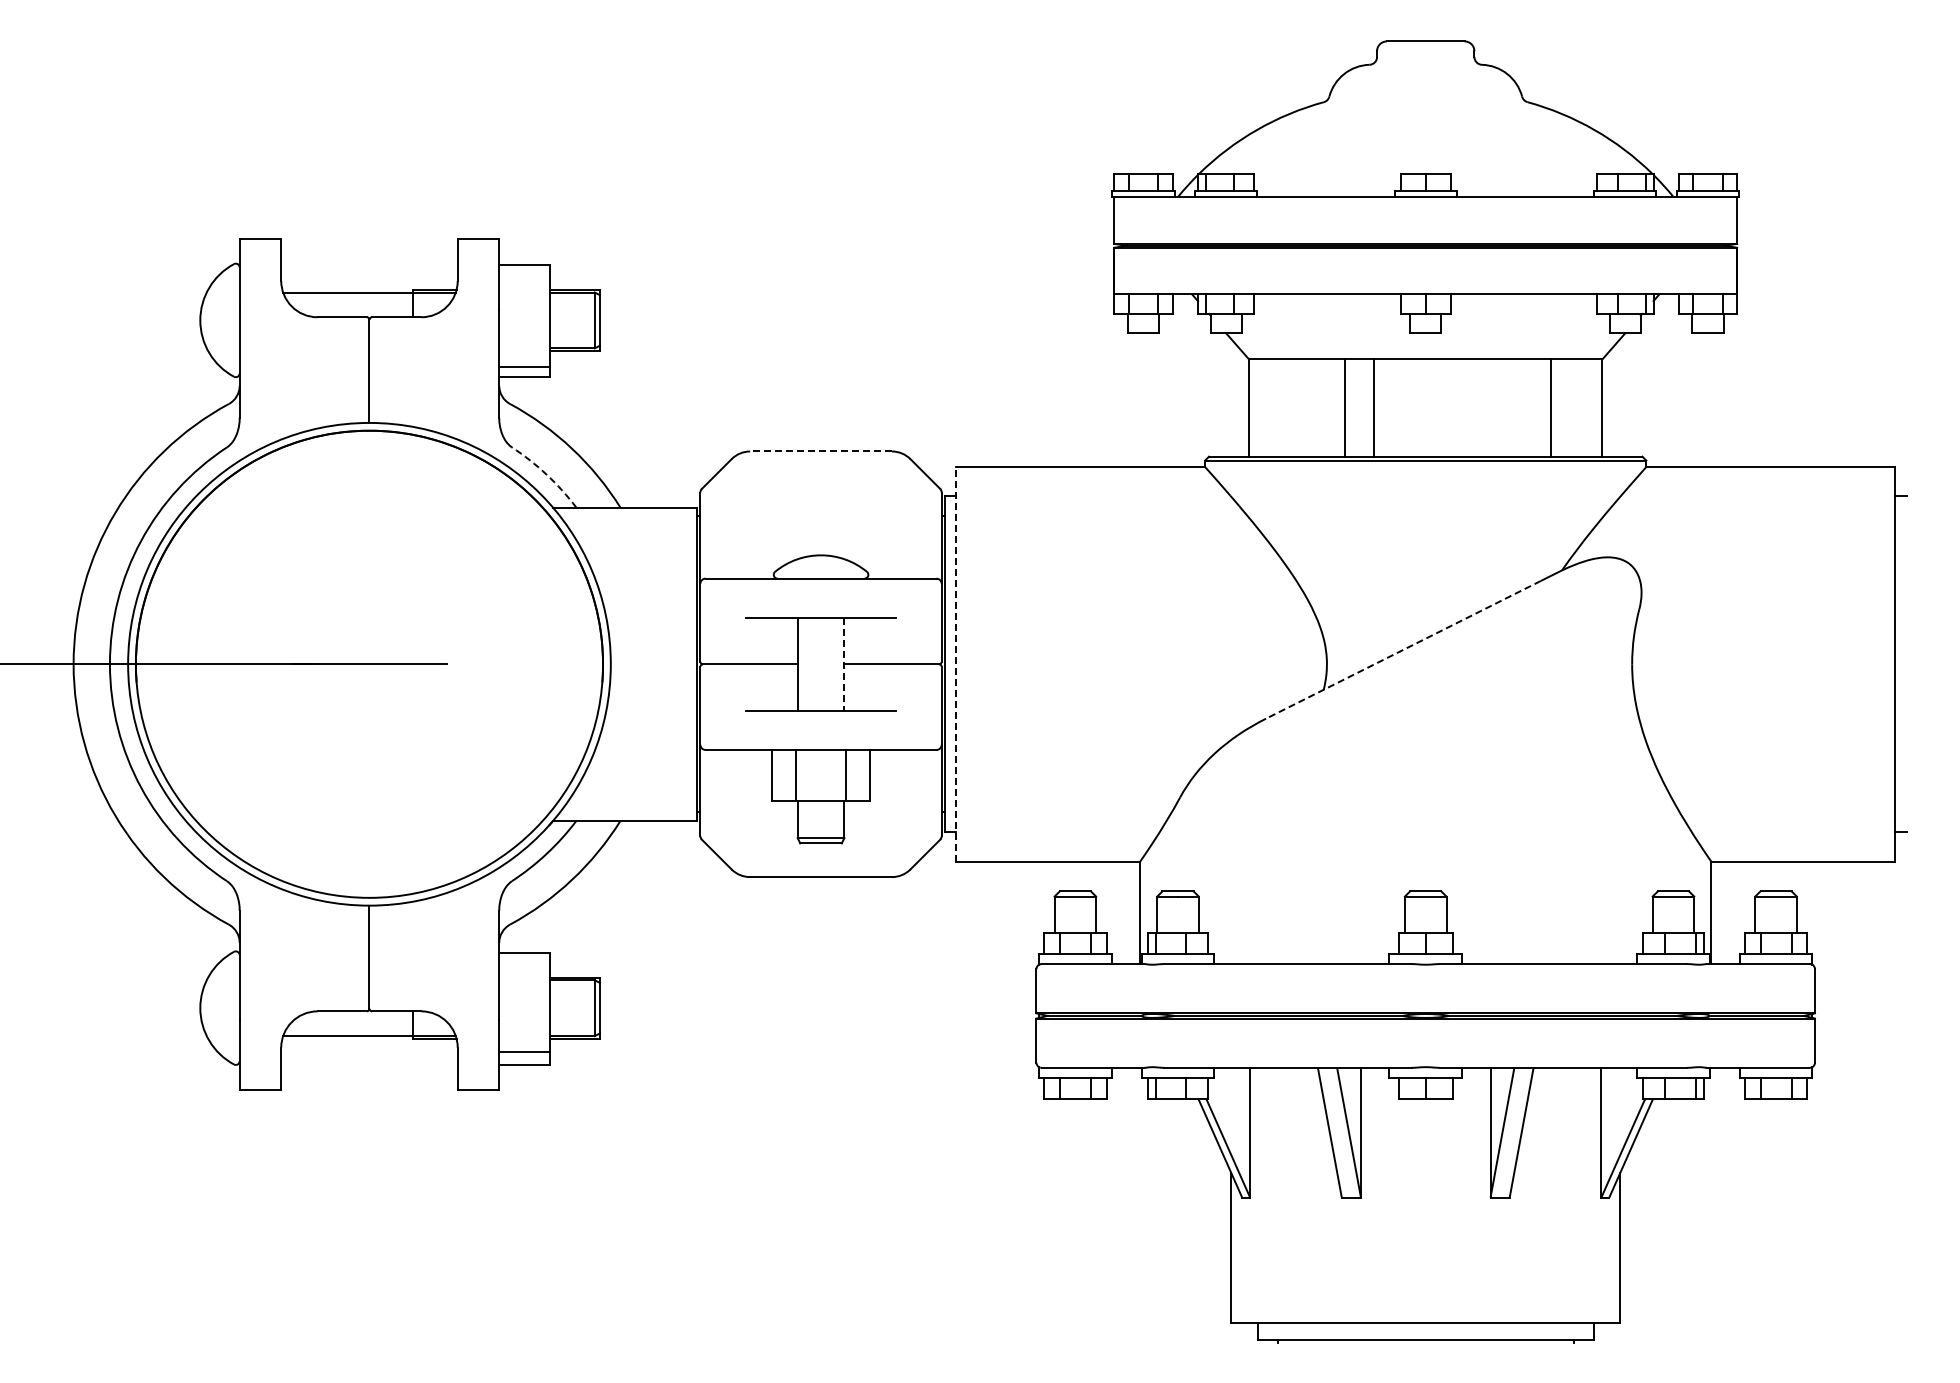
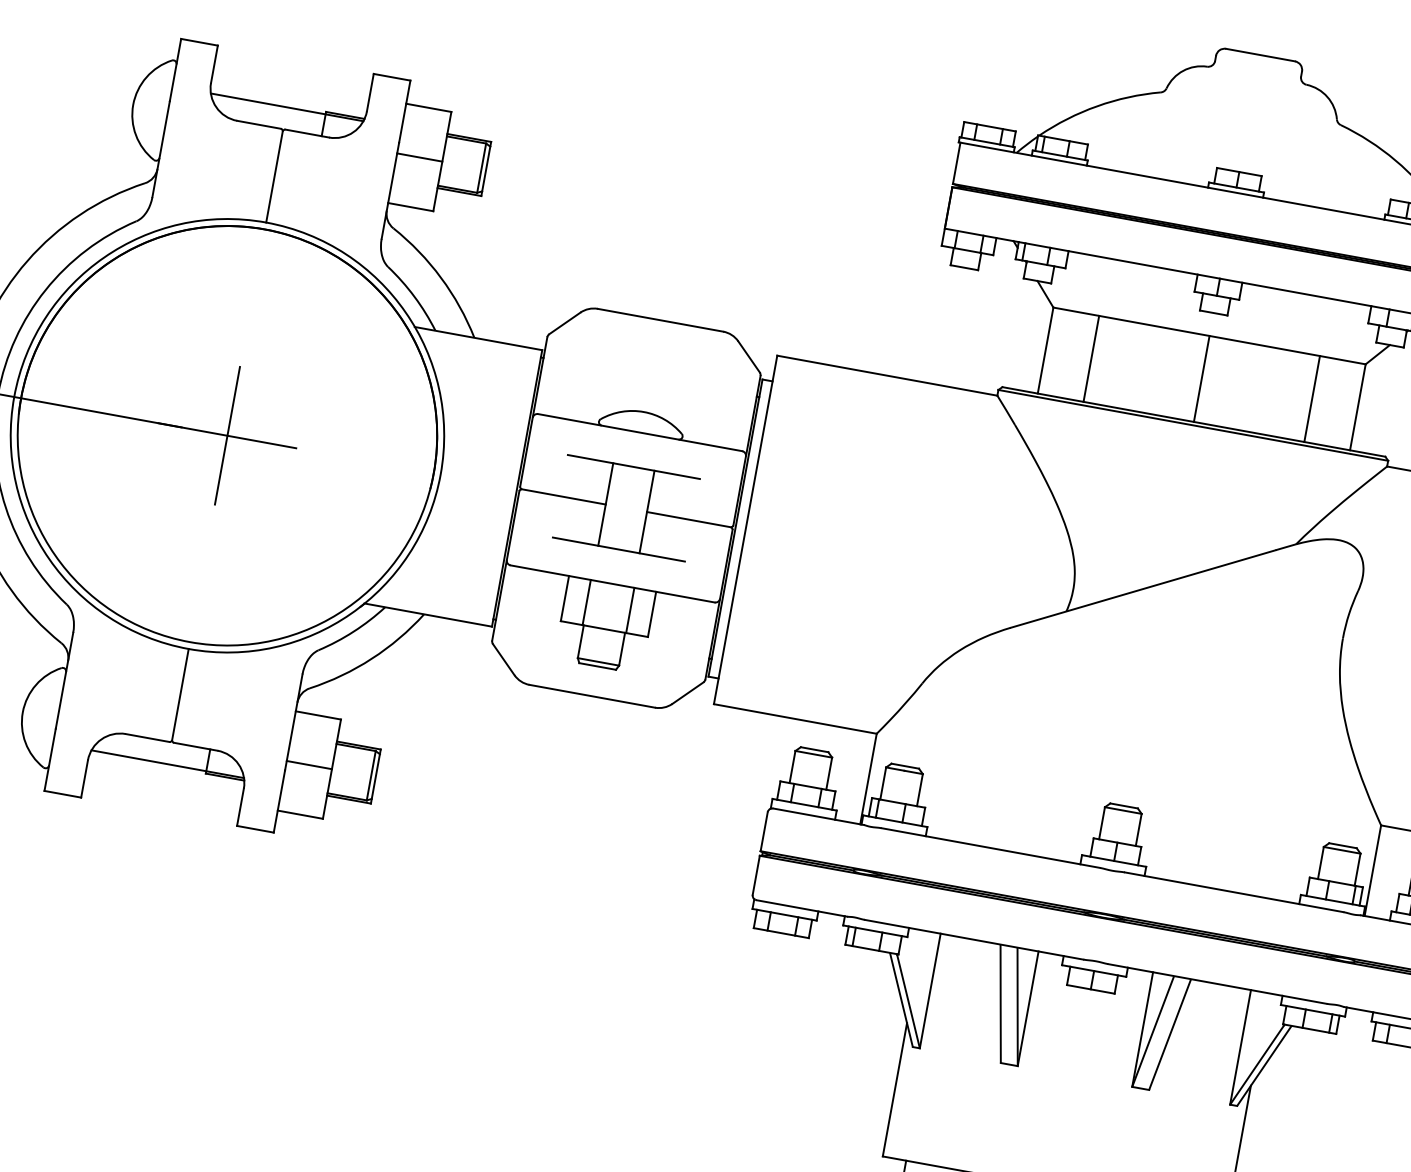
line: (524, 367) -> (419, 157), moved
line: (1344, 407) -> (1091, 358), moved
line: (1373, 407) -> (1201, 378), moved
line: (821, 451) -> (660, 320), dashed -> solid
arc: (546, 474) -> (414, 296), dashed -> solid
line: (1403, 649) -> (1143, 588), dashed -> solid
line: (956, 663) -> (746, 529), dashed -> solid
line: (369, 664) -> (227, 435), added
line: (844, 664) -> (647, 512), dashed -> solid
line: (524, 1051) -> (309, 764), moved

